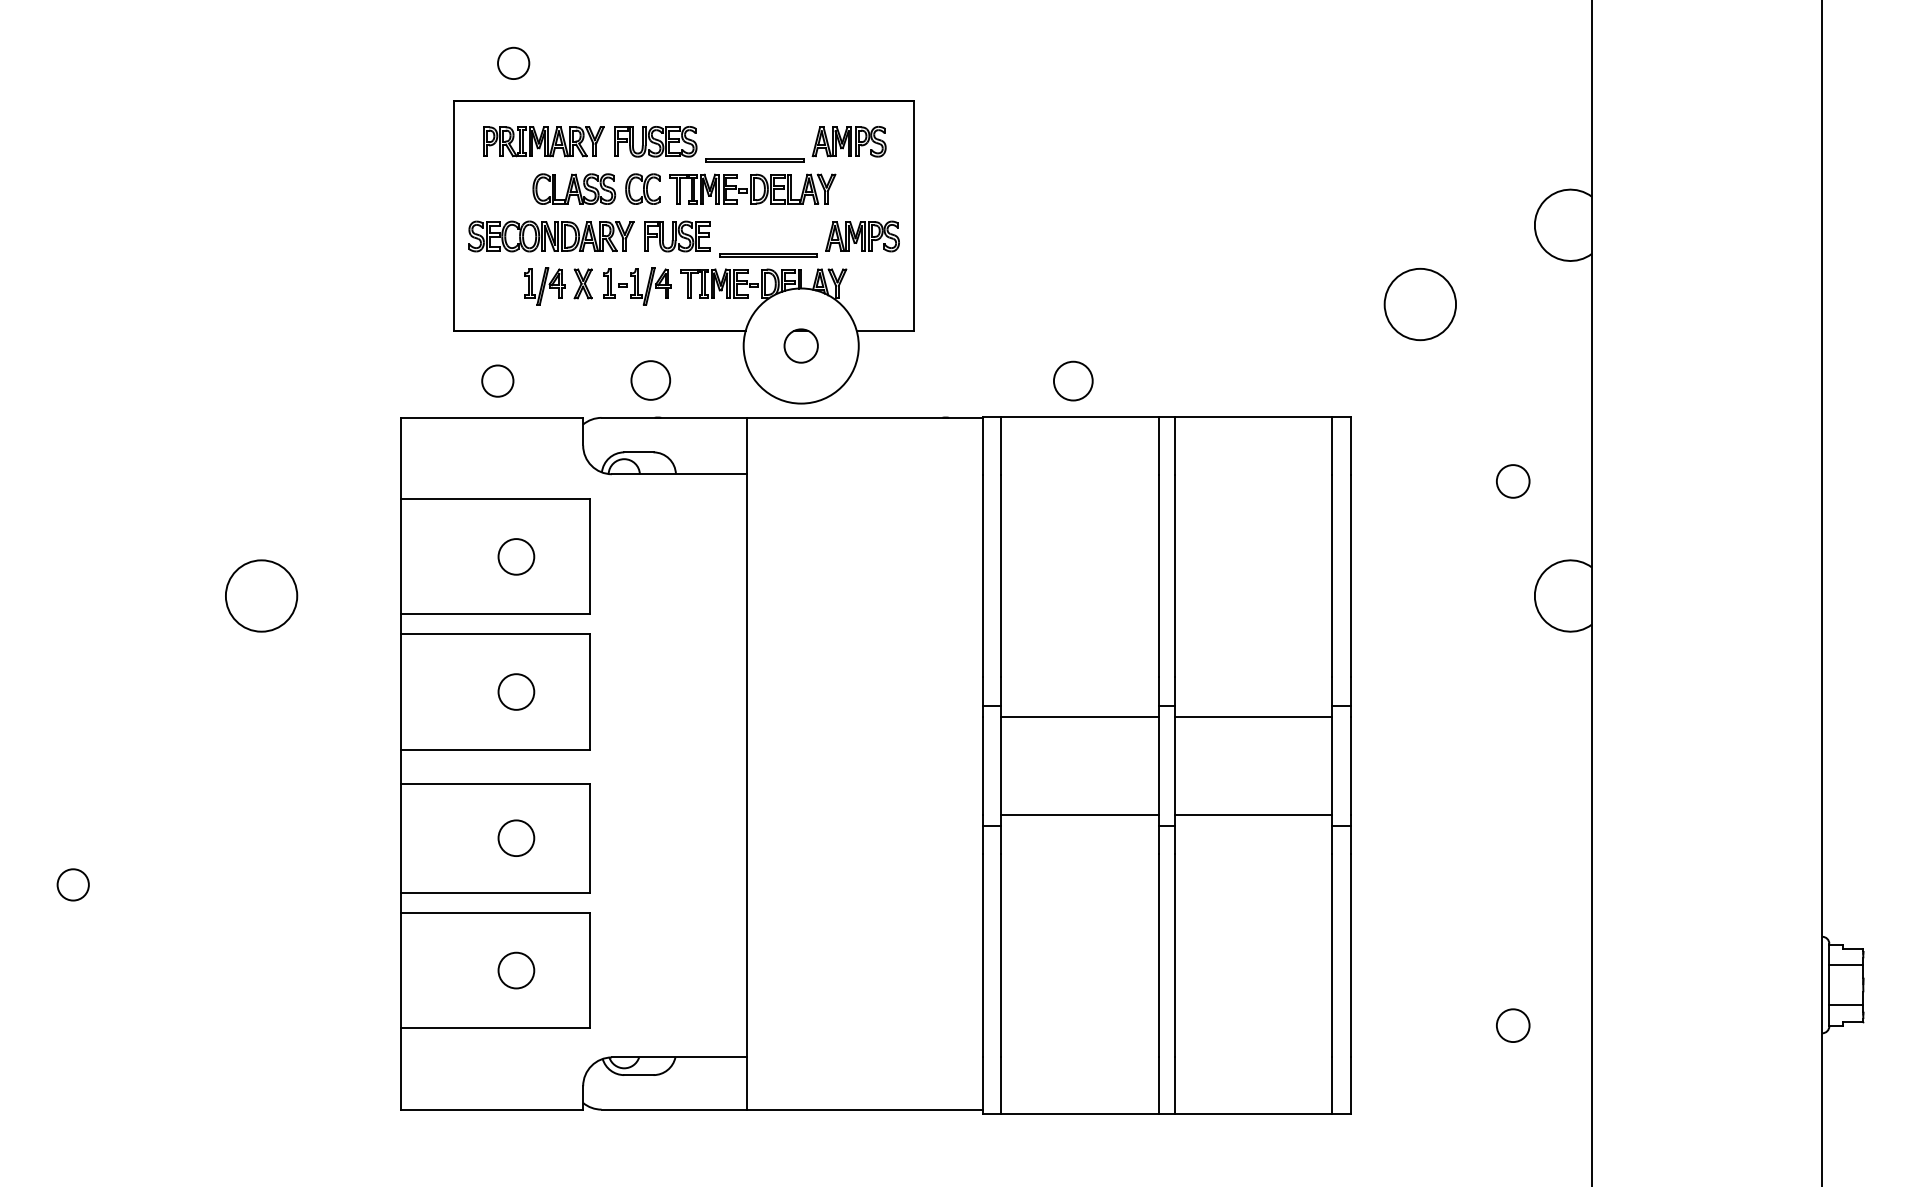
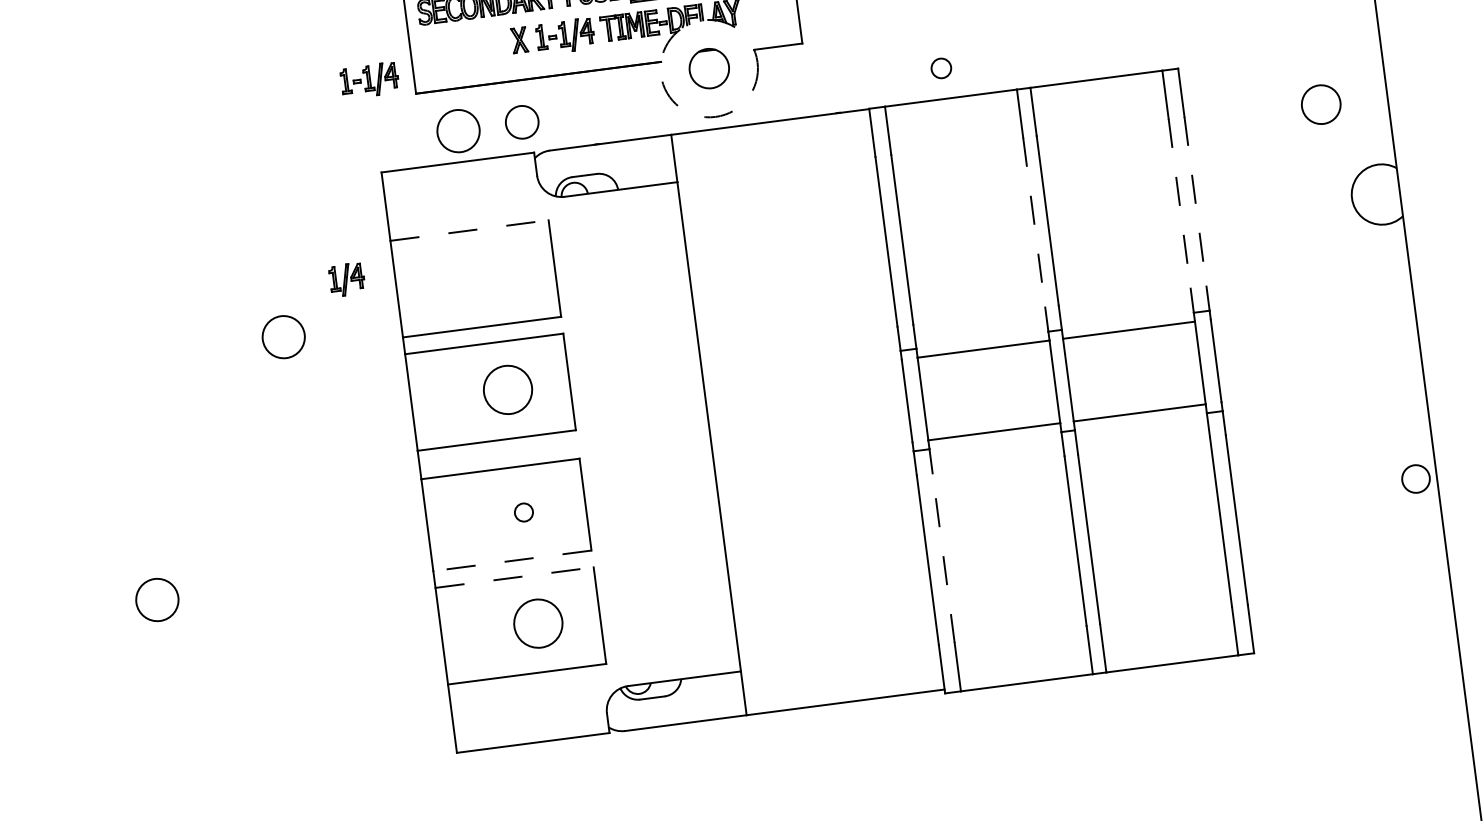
part: (544, 286) -> (347, 279), moved
part: (401, 308) -> (369, 80), added
circle: (800, 345) -> (708, 68), size x1.4
circle: (800, 345) -> (708, 68), solid -> dashed
circle: (497, 380) -> (458, 130), size x1.6
circle: (650, 380) -> (521, 122), moved
circle: (1072, 380) -> (940, 67), size x0.6
circle: (1513, 481) -> (1321, 104), size x1.4
line: (496, 499) -> (470, 230), solid -> dashed
circle: (516, 556) -> (493, 276), removed
line: (1158, 576) -> (1034, 223), solid -> dashed
line: (1332, 576) -> (1180, 204), solid -> dashed
line: (1350, 576) -> (1195, 202), solid -> dashed
circle: (261, 595) -> (283, 336), size x0.7
circle: (516, 691) -> (508, 389), size x1.6
circle: (516, 837) -> (523, 511), size x0.6
circle: (72, 884) -> (156, 599), size x1.6
line: (495, 893) -> (512, 561), solid -> dashed
line: (496, 913) -> (515, 577), solid -> dashed
line: (1001, 955) -> (943, 558), solid -> dashed
circle: (516, 970) -> (538, 623), size x1.6
circle: (1513, 1025) -> (1416, 478), moved

